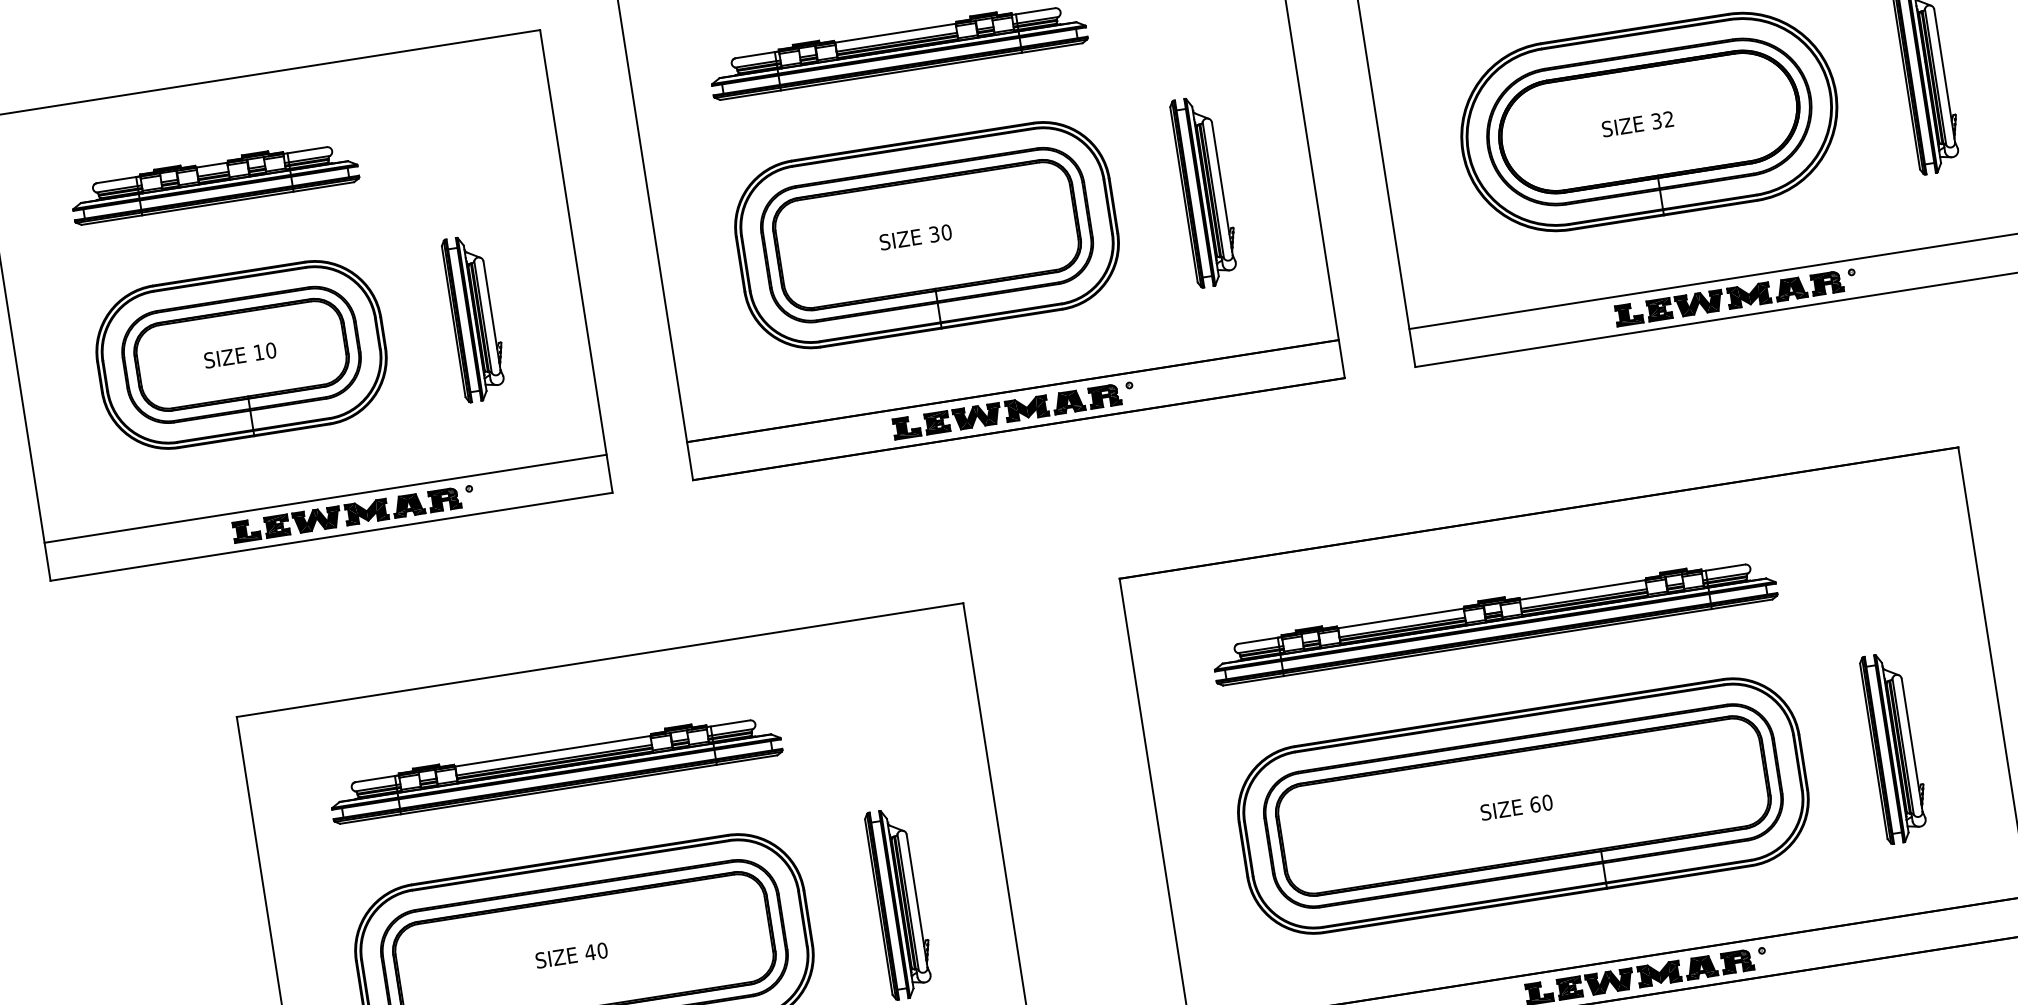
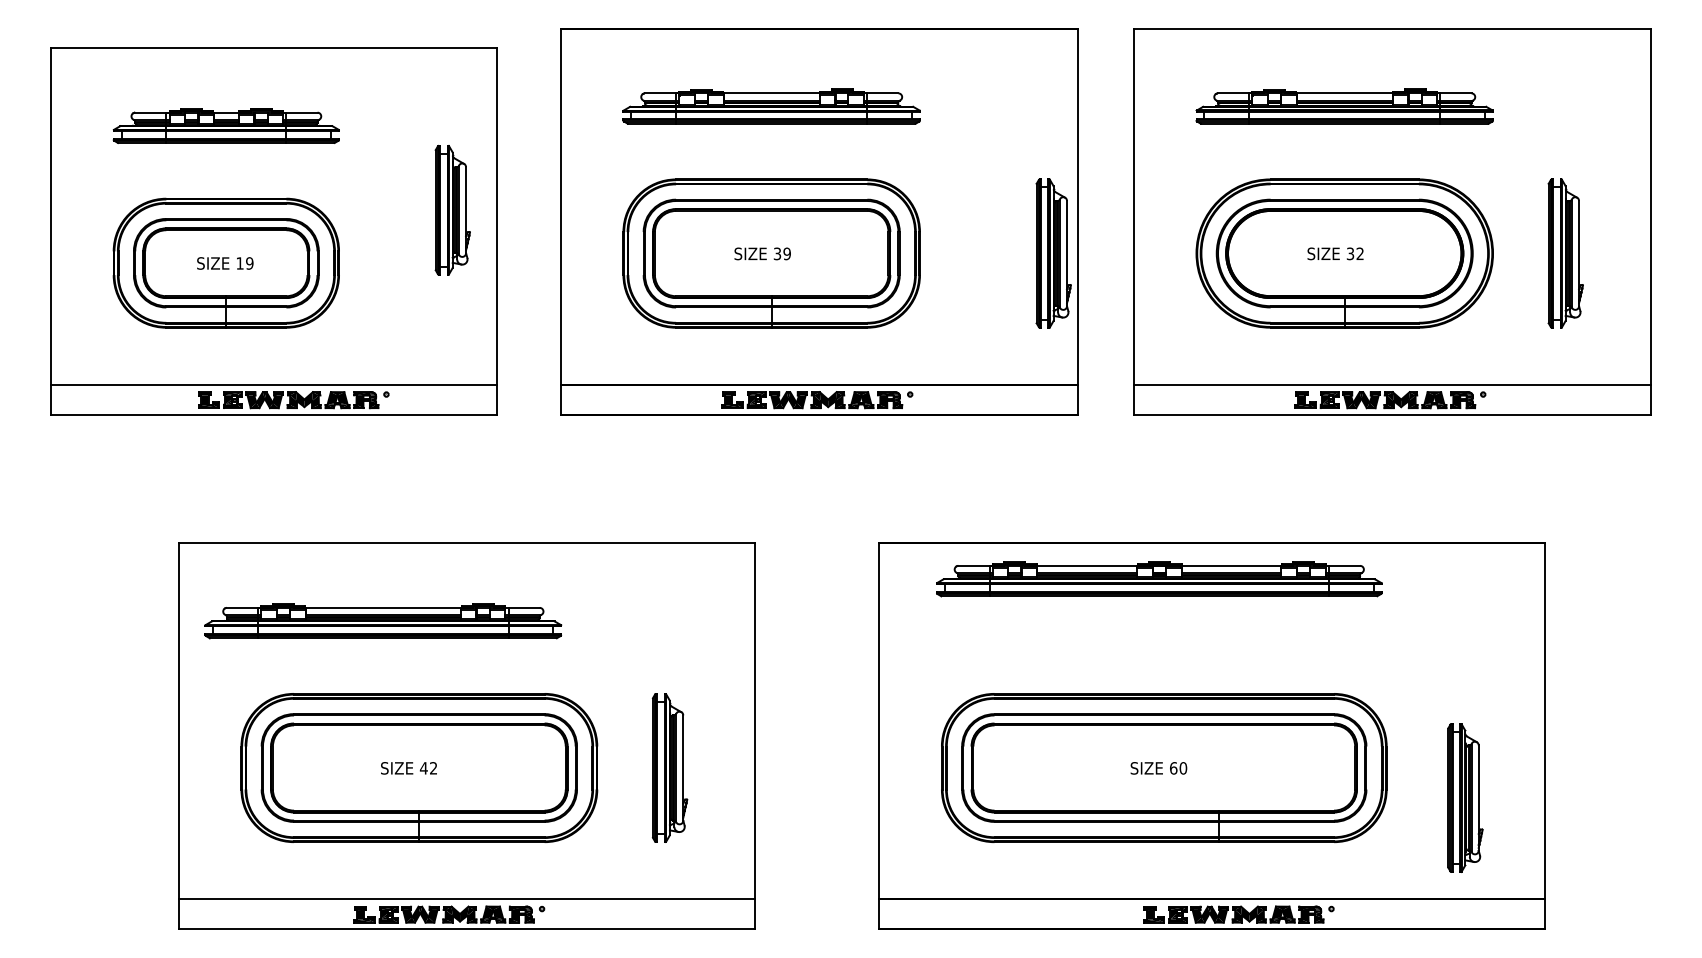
part: (1205, 191) -> (1053, 253), moved
text: (945, 233) -> (786, 254), 30 -> 39
part: (474, 317) -> (452, 209), moved
text: (270, 350) -> (249, 263), 10 -> 19
part: (1494, 621) -> (1159, 579), moved
part: (1895, 747) -> (1465, 797), moved
part: (555, 768) -> (383, 621), moved
text: (602, 950) -> (433, 768), 40 -> 42

